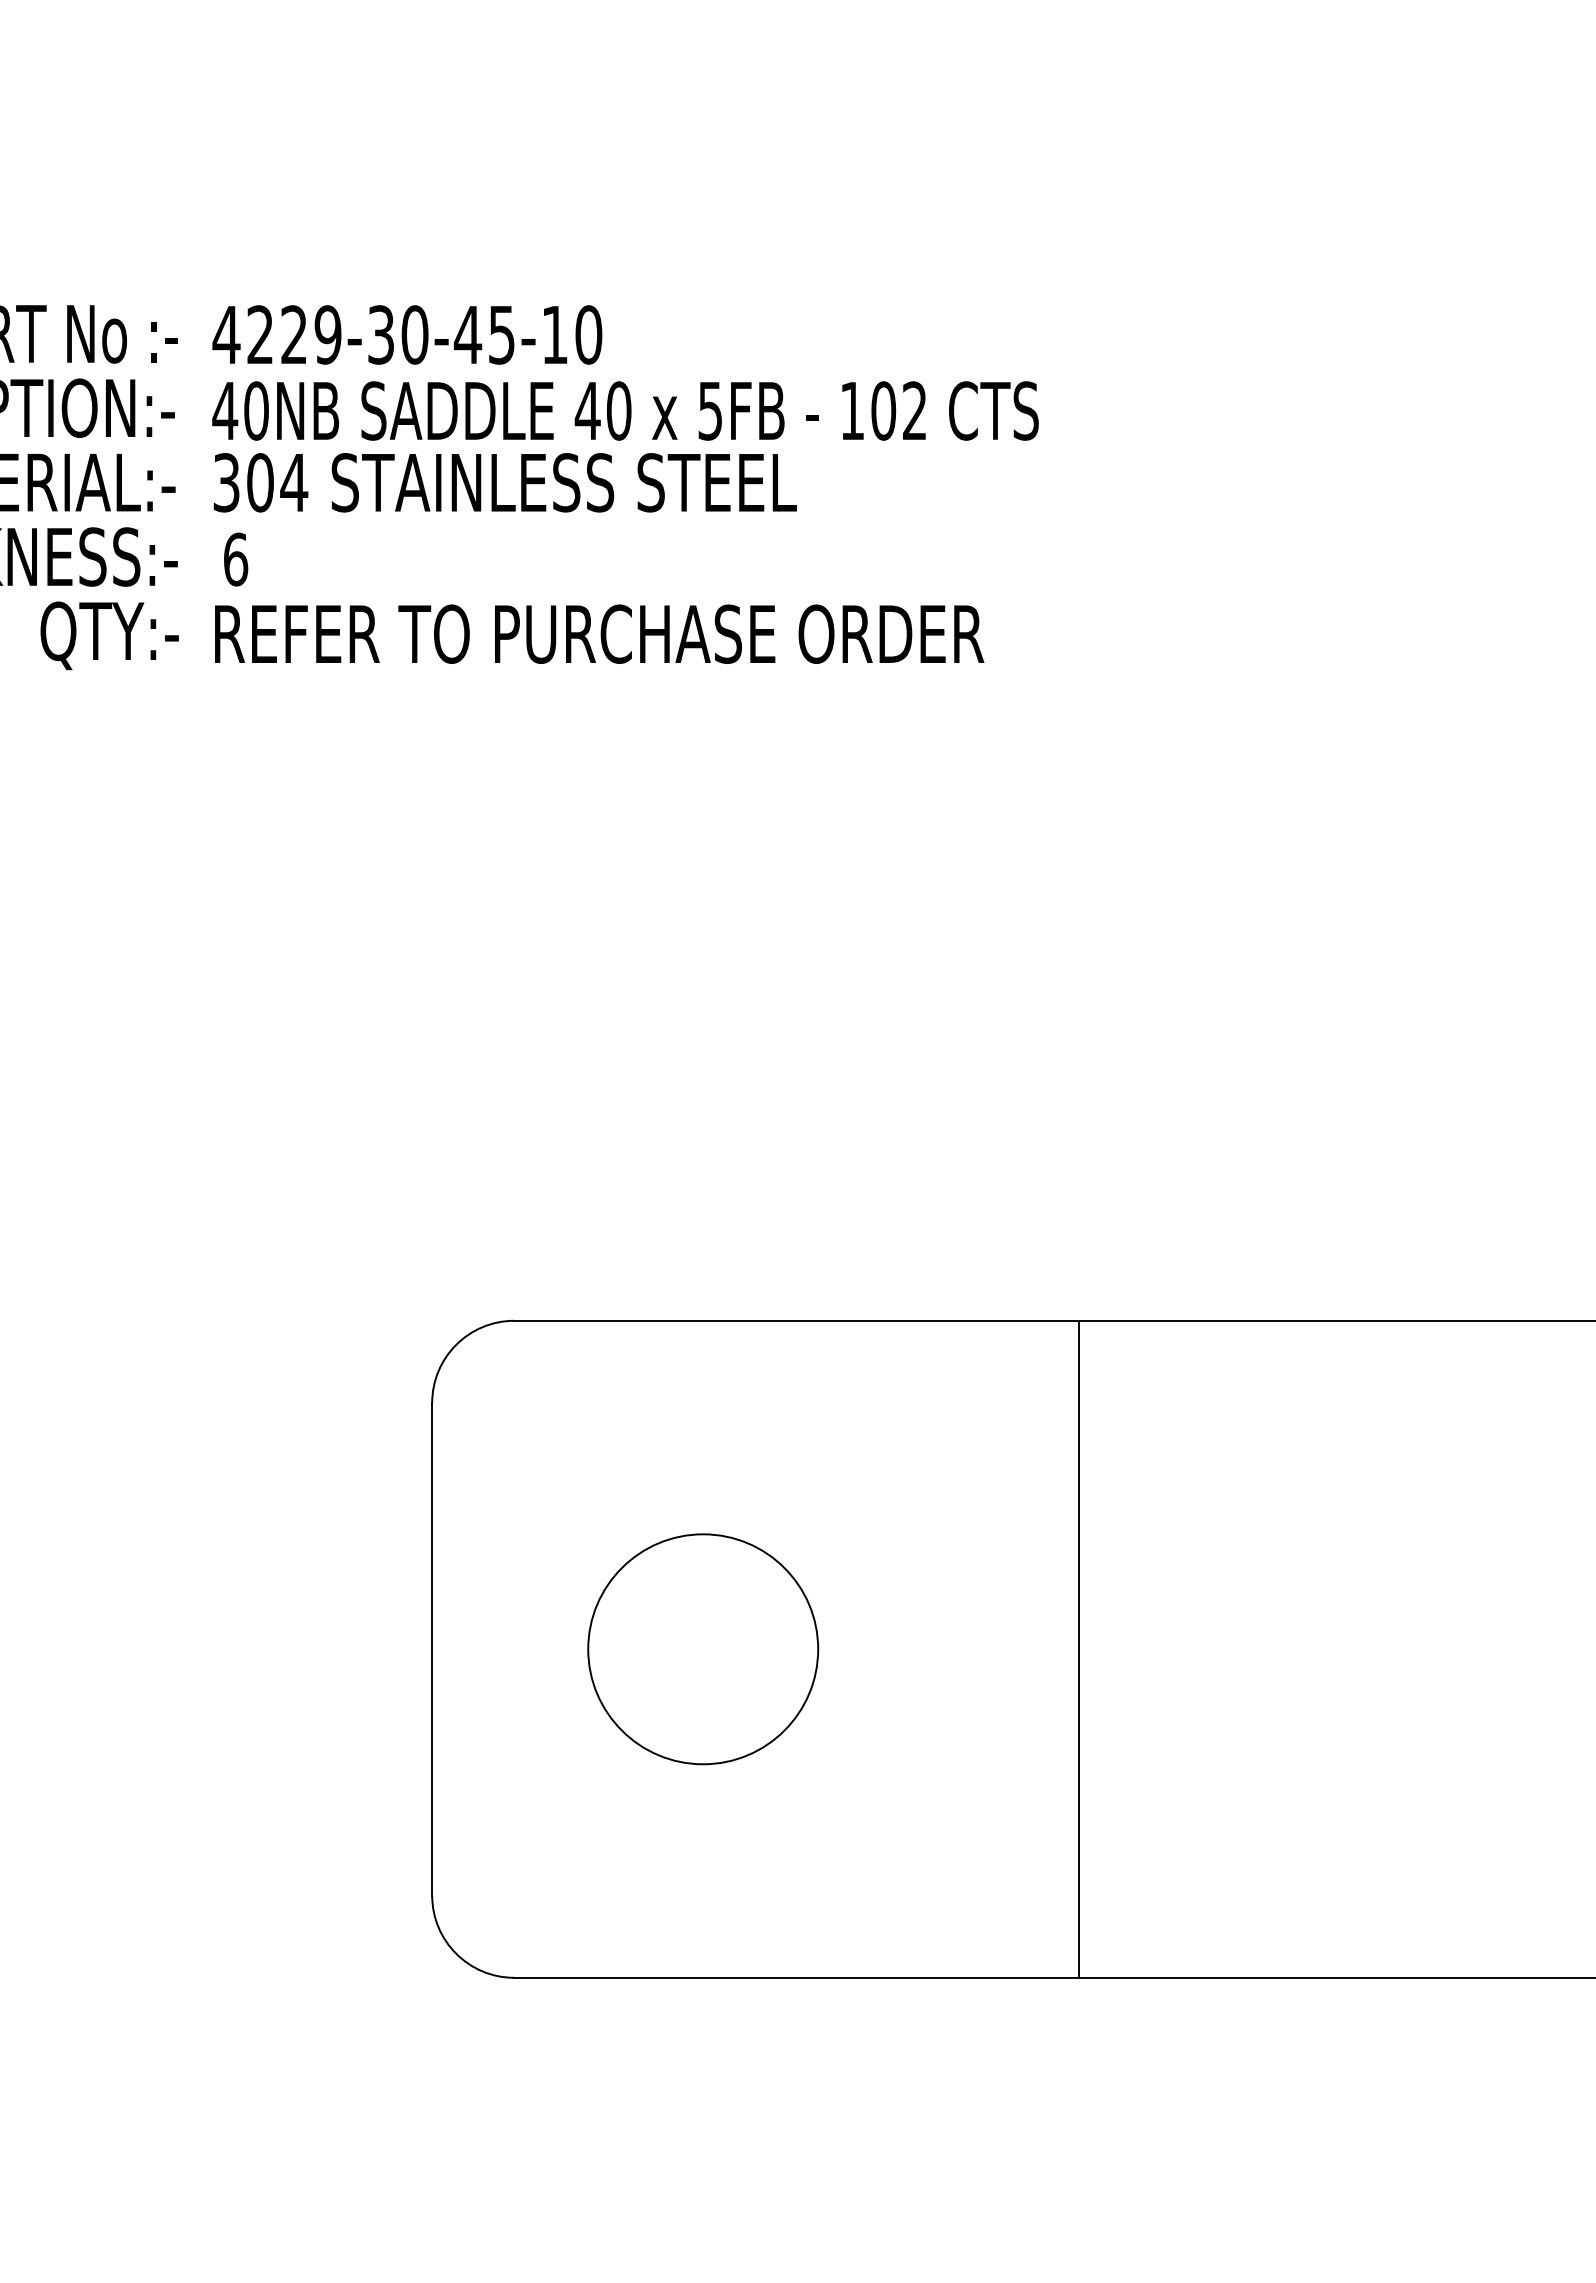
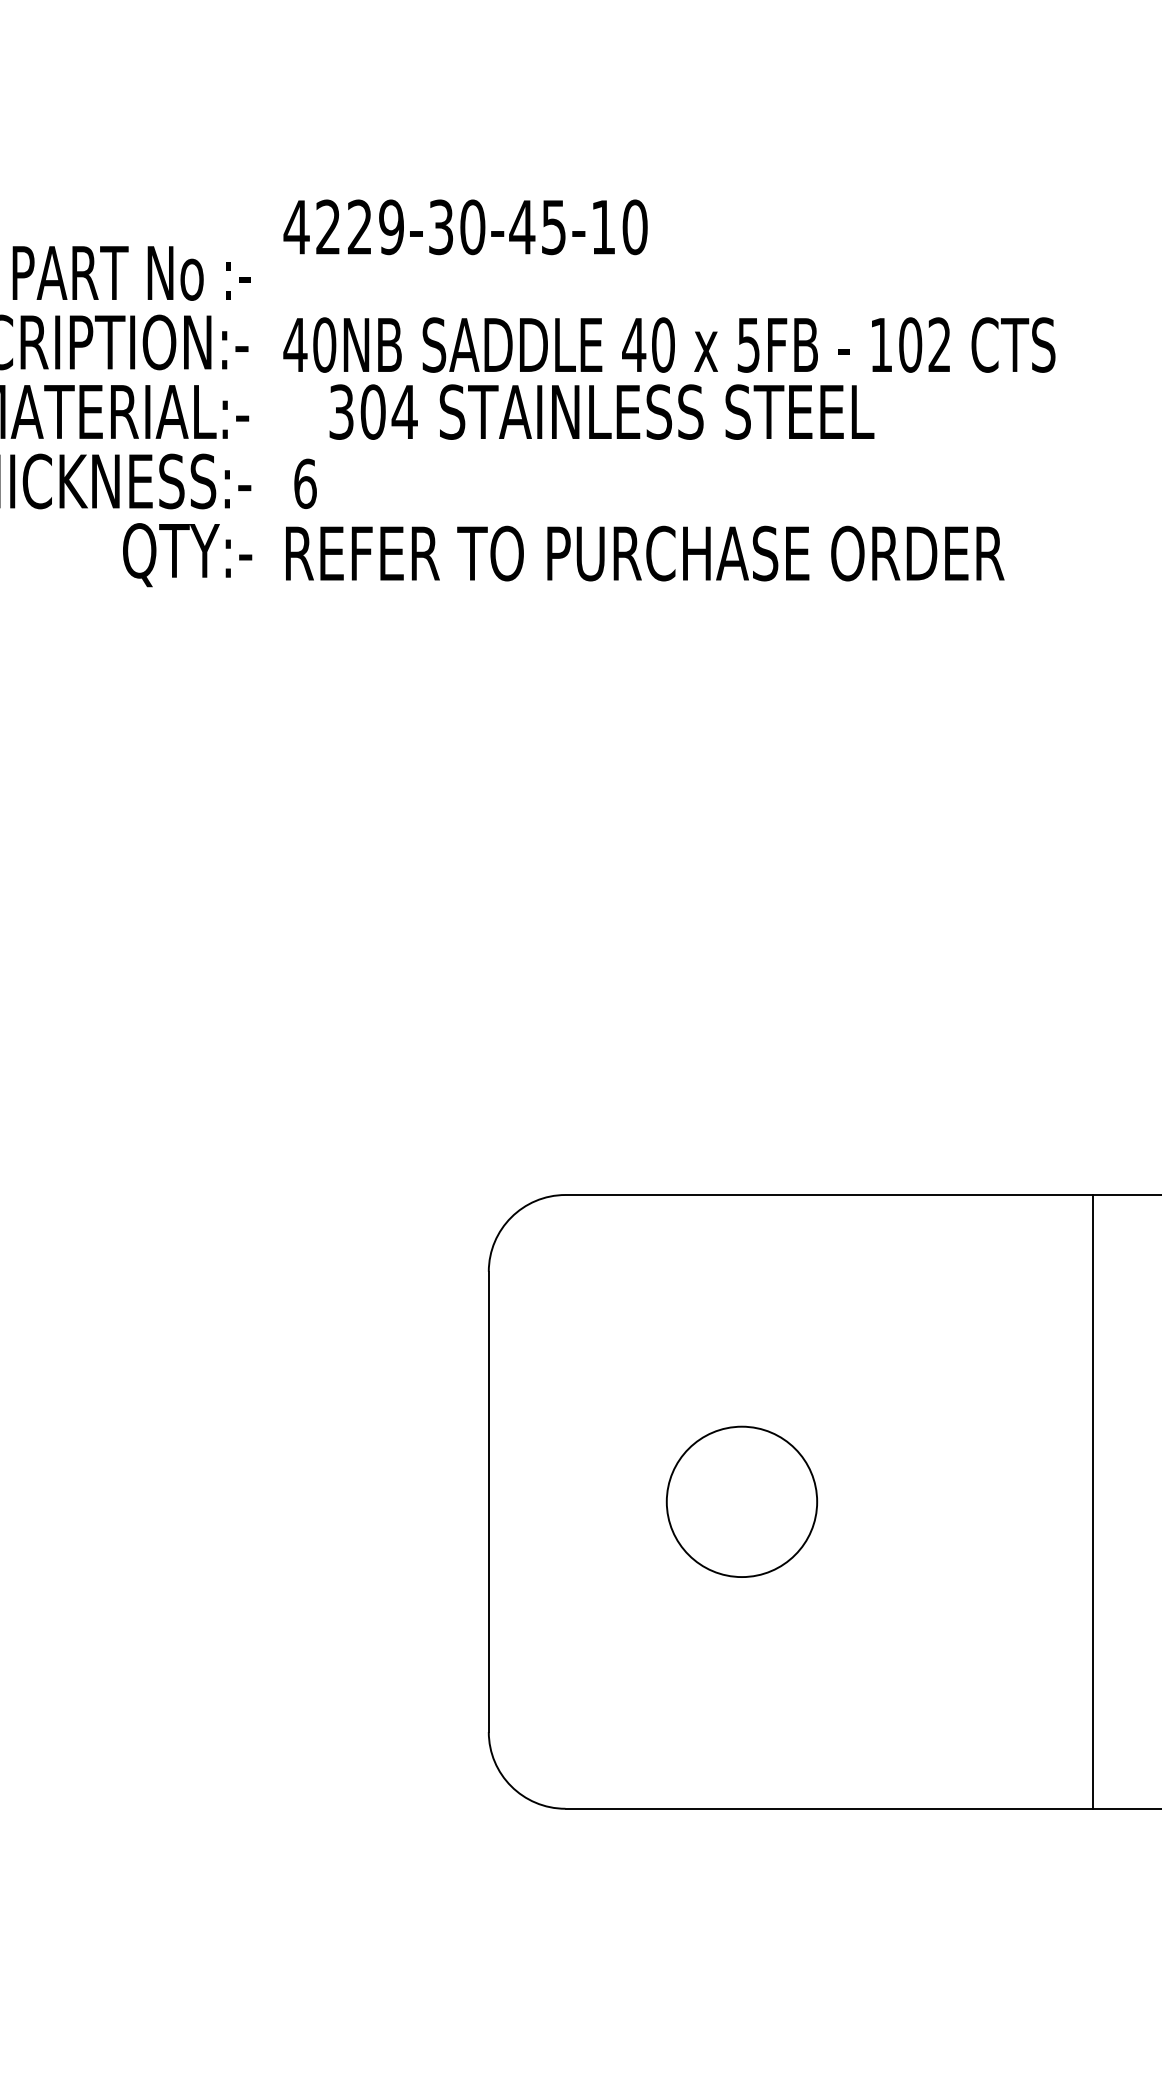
text: (407, 334) -> (465, 226), moved
text: (504, 482) -> (601, 411), moved
circle: (703, 1649) -> (742, 1502), size x0.7

